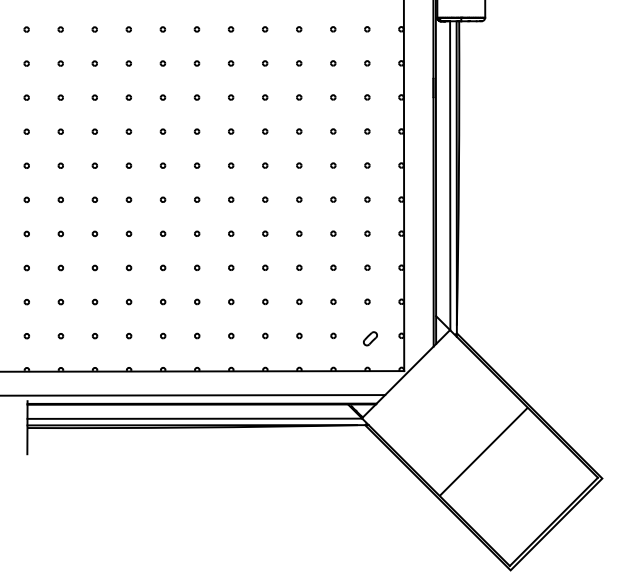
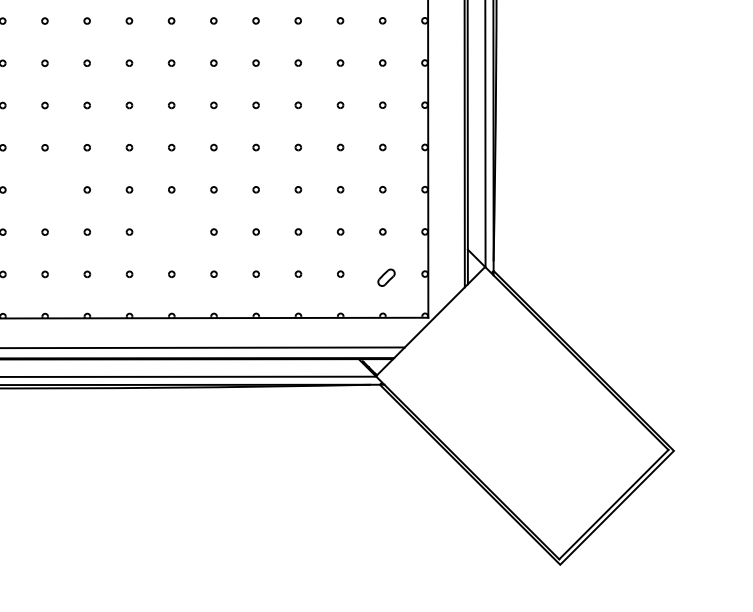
part: (94, 267) -> (44, 189), removed
part: (197, 301) -> (172, 231), removed
line: (483, 451) -> (526, 417), removed

